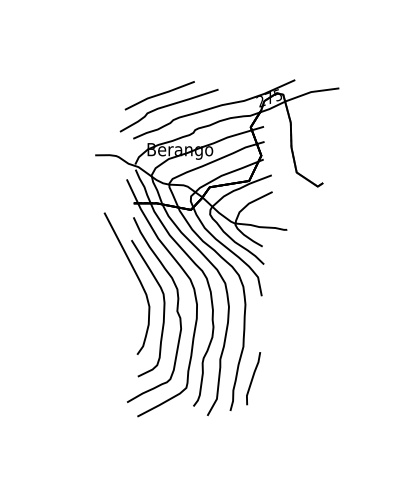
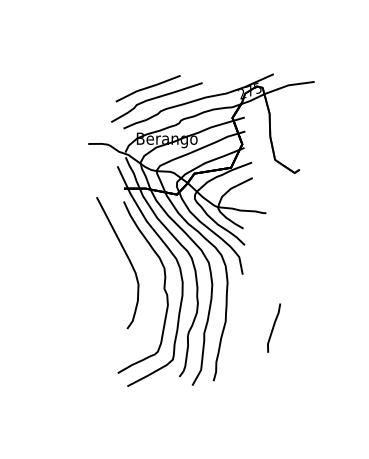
curve: (163, 307) -> (151, 285), removed
line: (253, 377) -> (274, 327), moved

